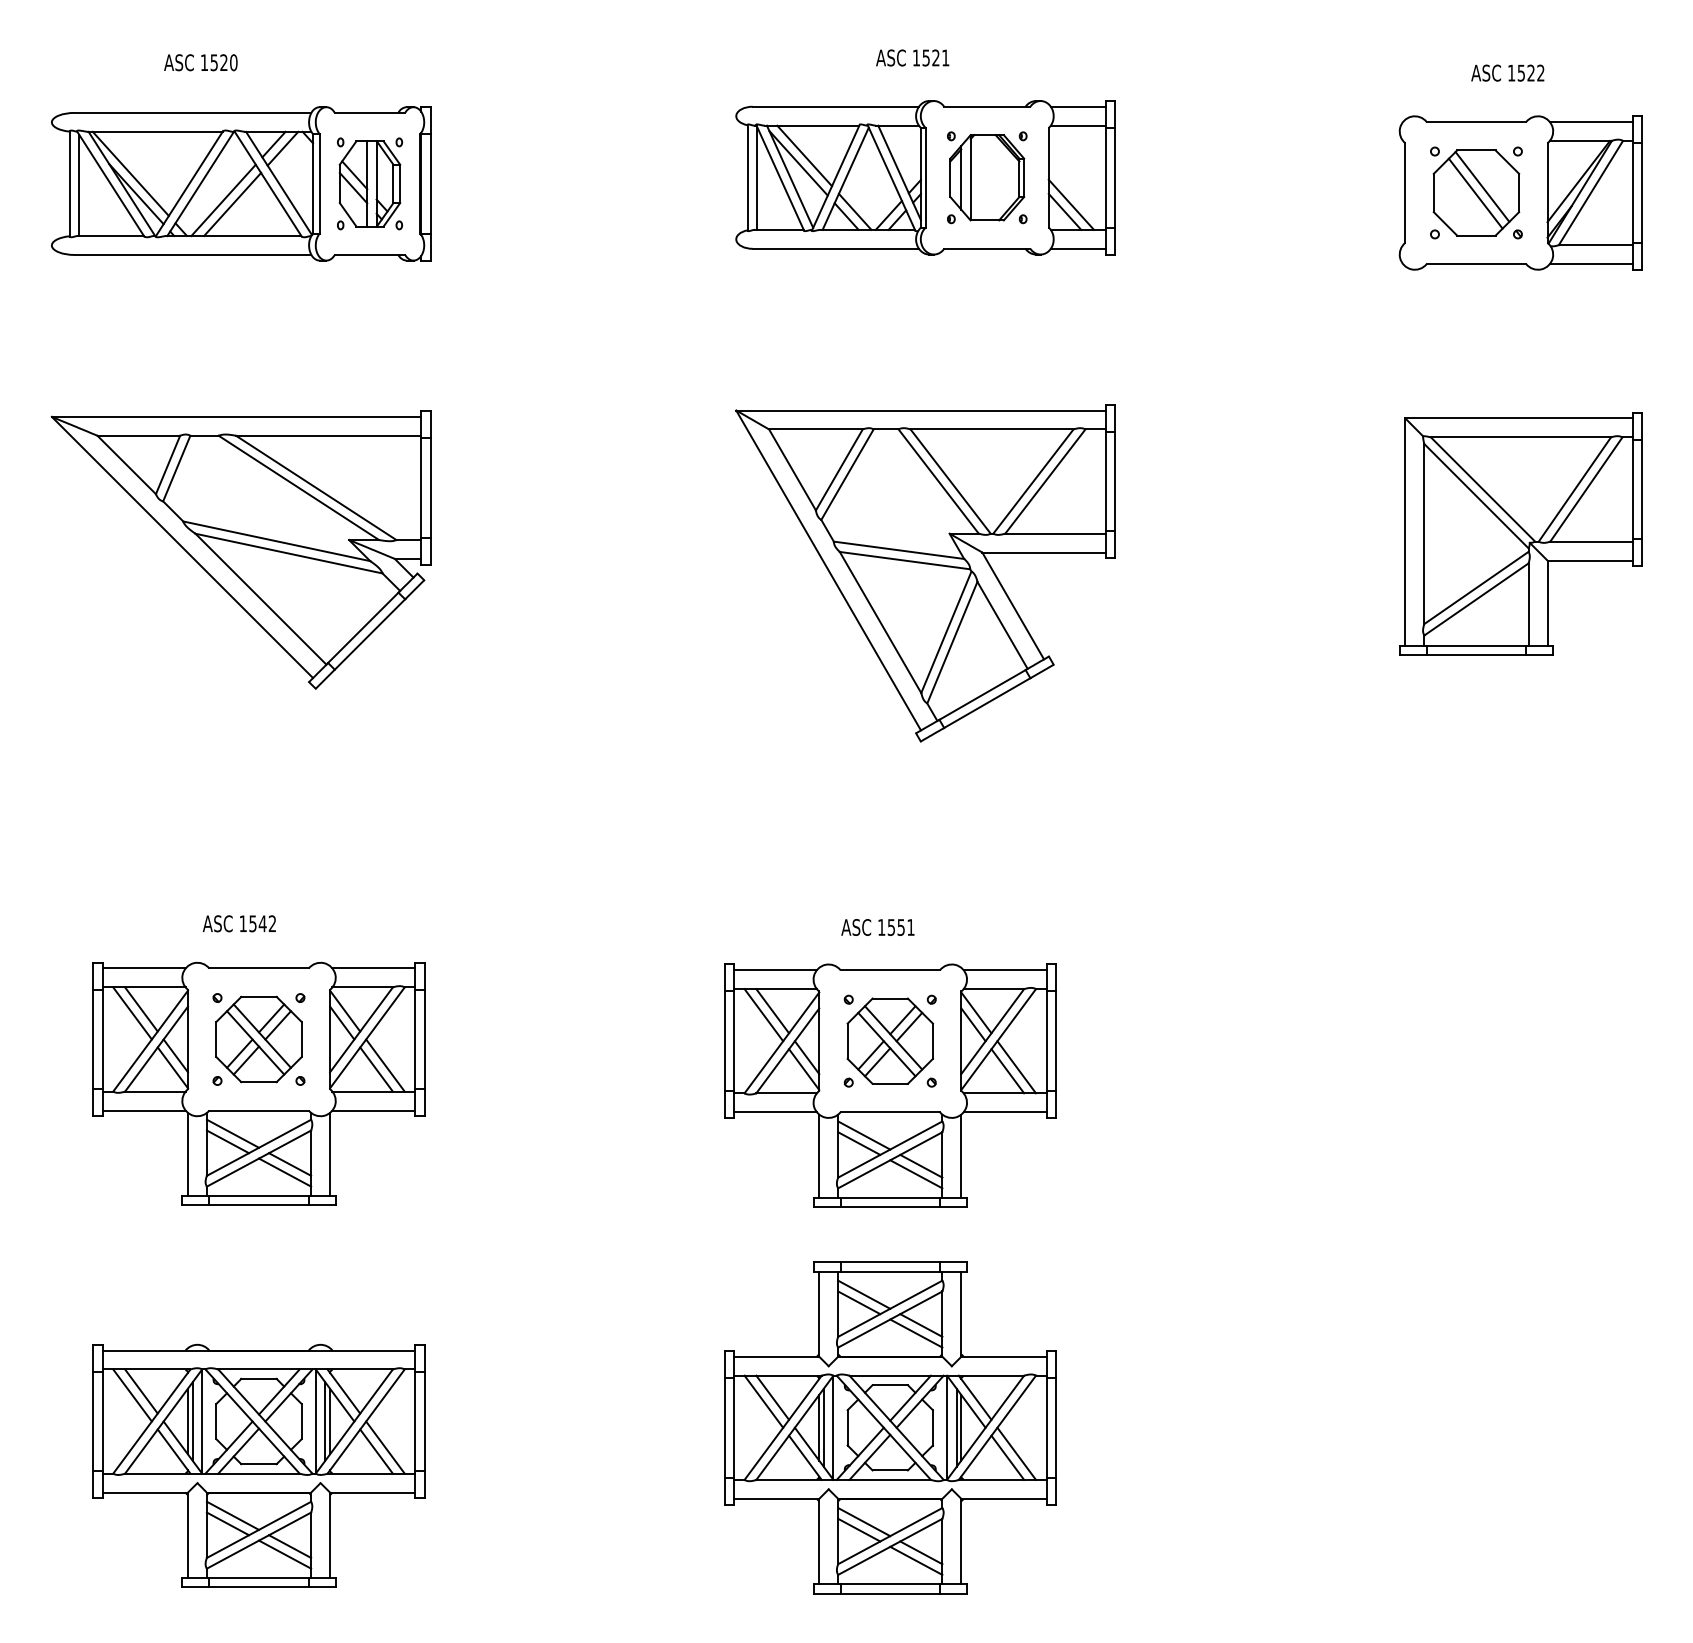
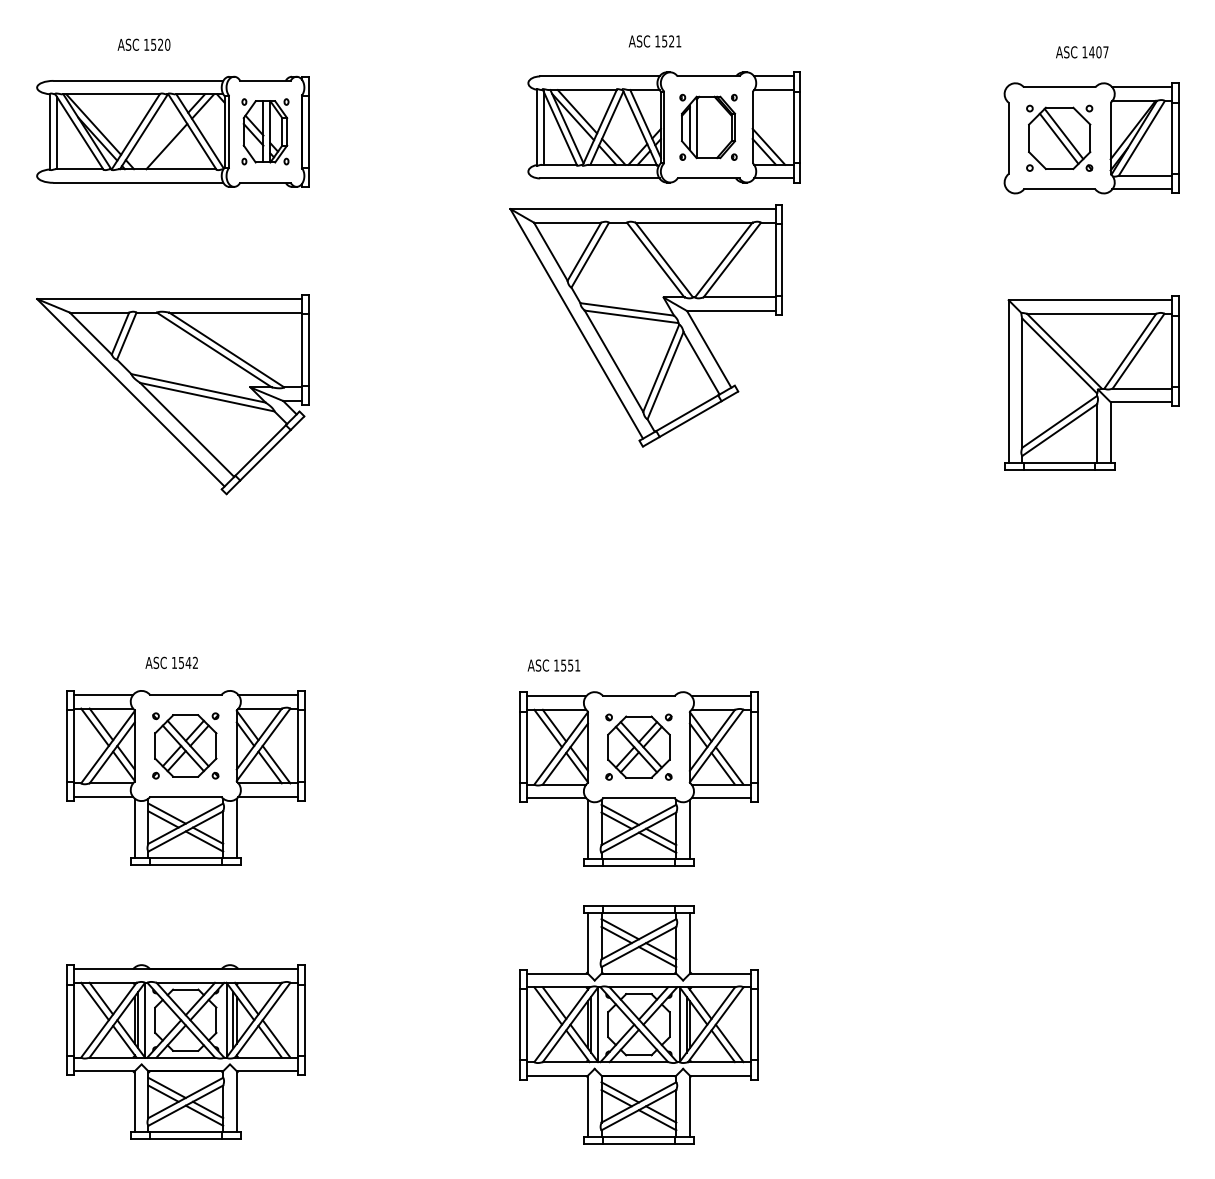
text: (1530, 72) -> (1098, 51), 1522 -> 1407
line: (223, 200) -> (160, 143), removed
part: (925, 573) -> (646, 326), moved
text: (877, 927) -> (553, 665), moved

